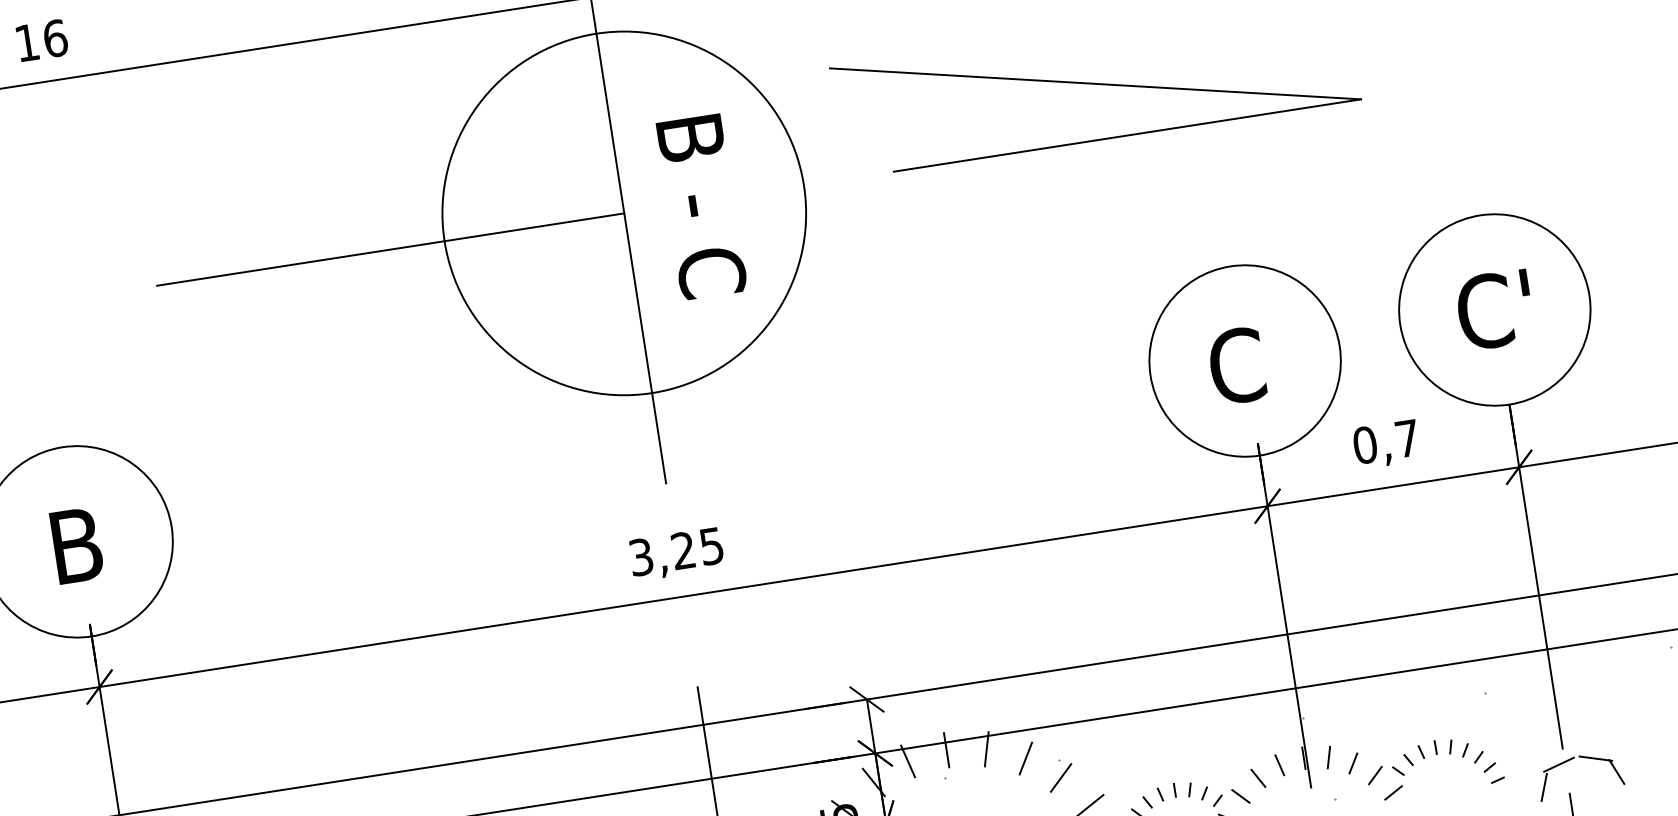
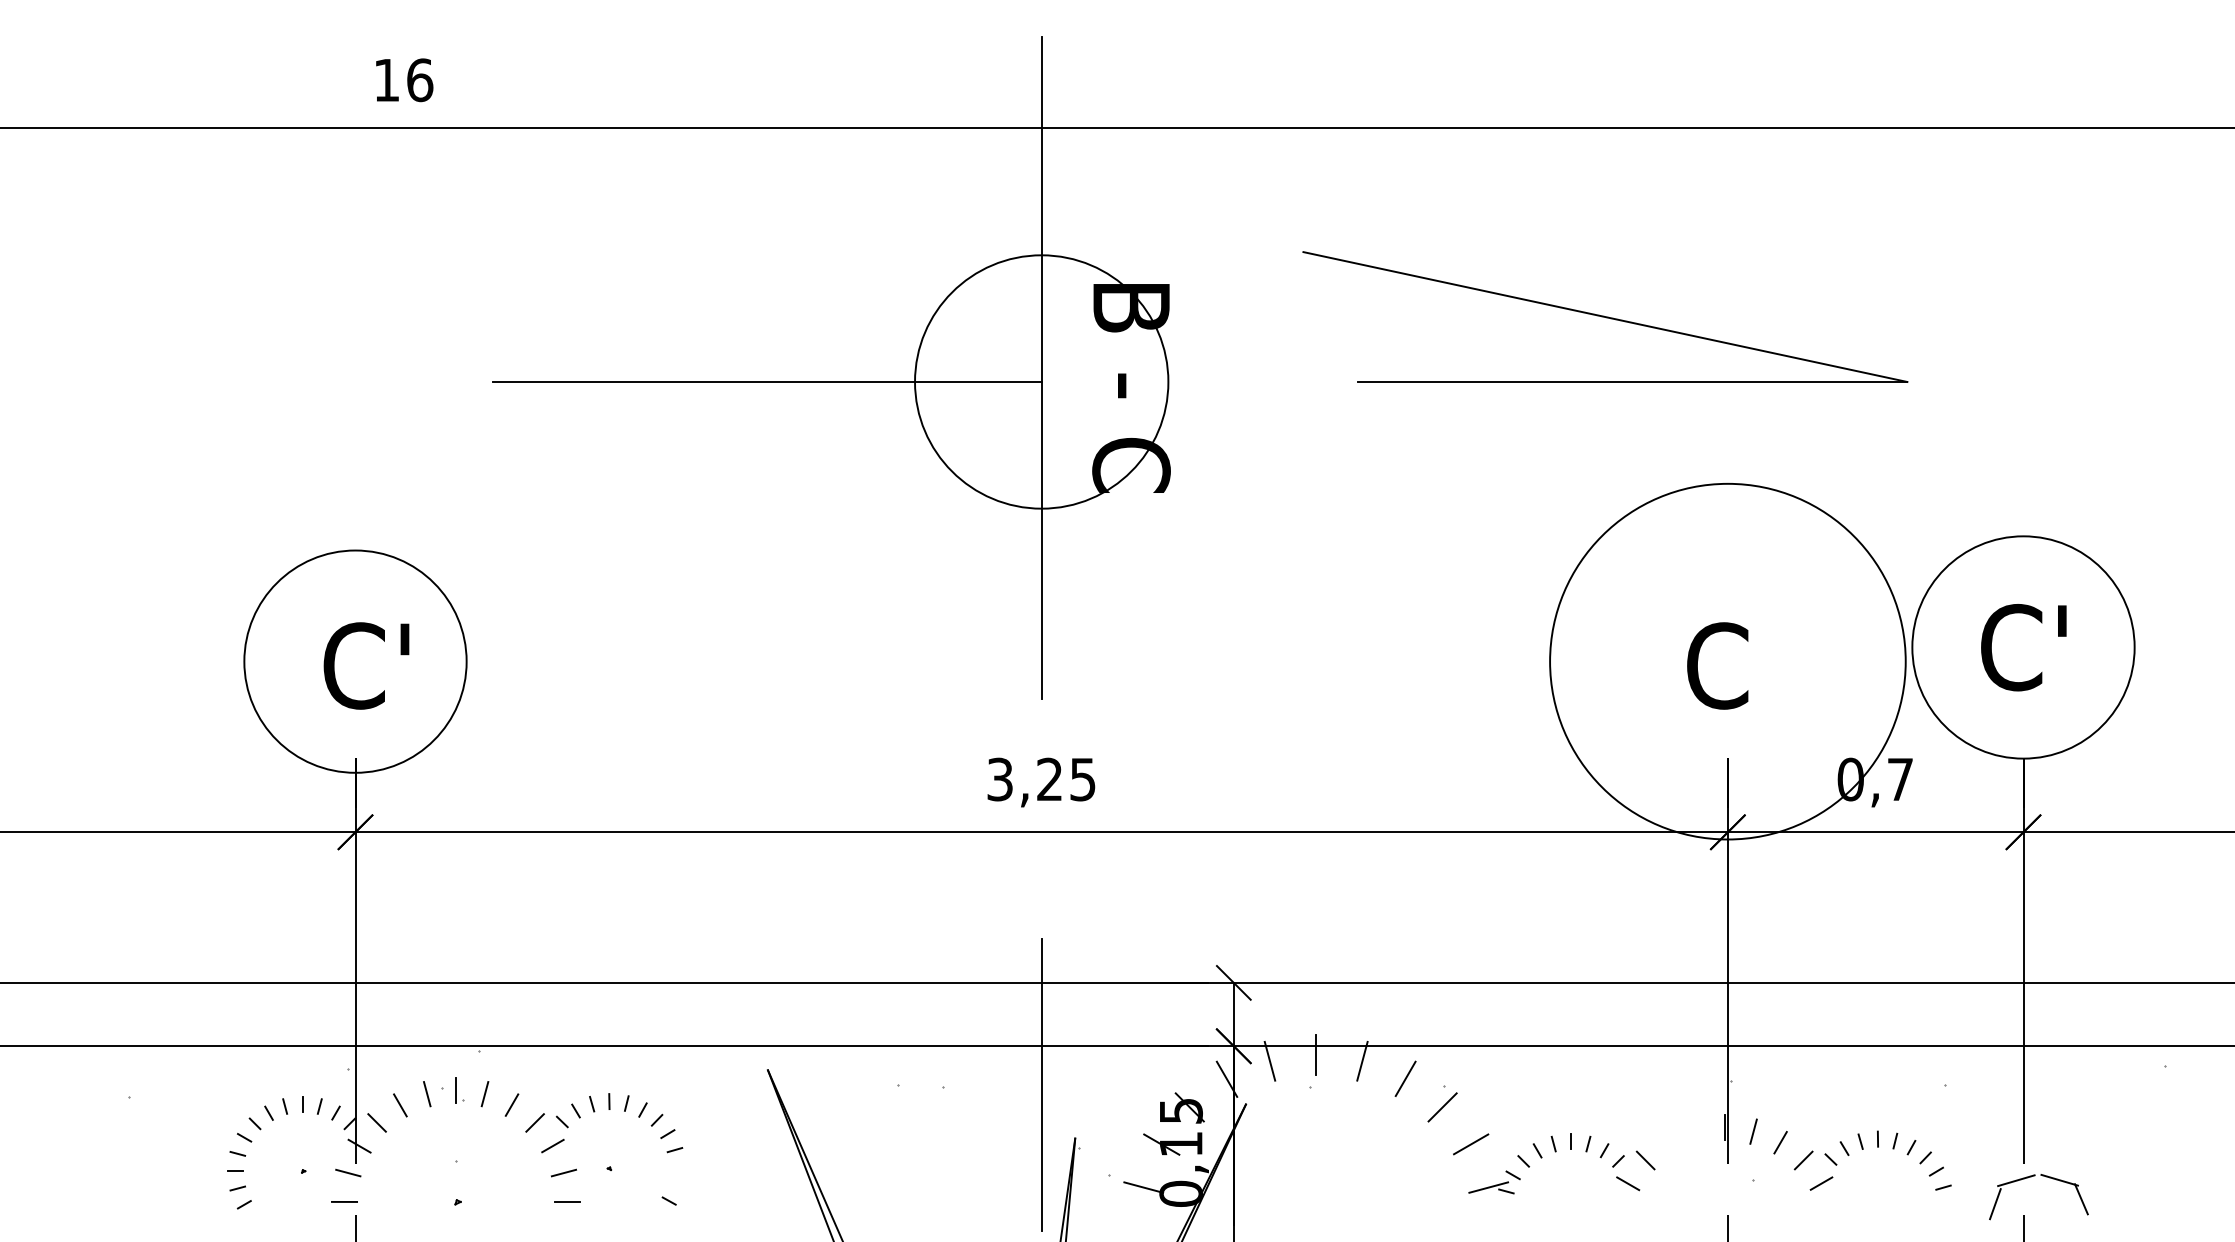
circle: (624, 213) -> (1041, 381), size x0.6
circle: (1244, 360) -> (1727, 661), size x1.6
text: (86, 543) -> (366, 665), B -> C'
line: (1279, 765) -> (1695, 1131), removed
line: (1257, 778) -> (1668, 1142), removed

